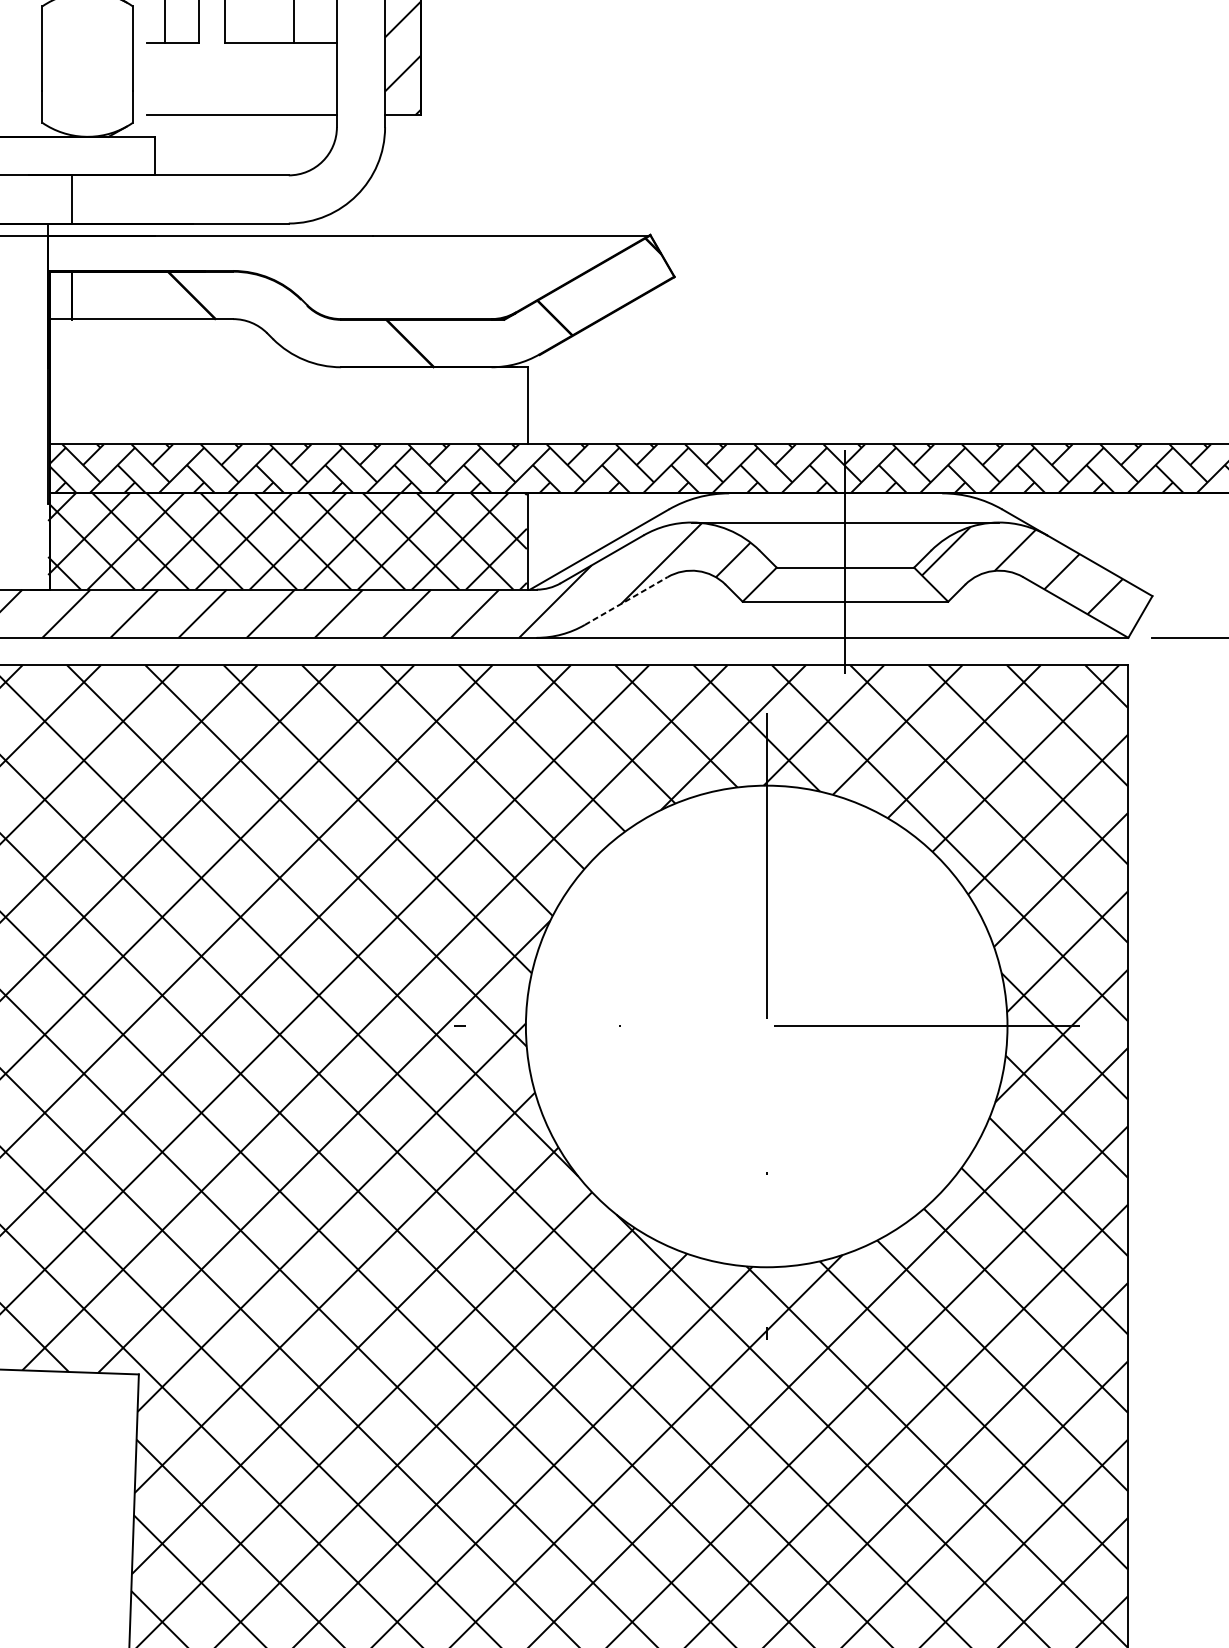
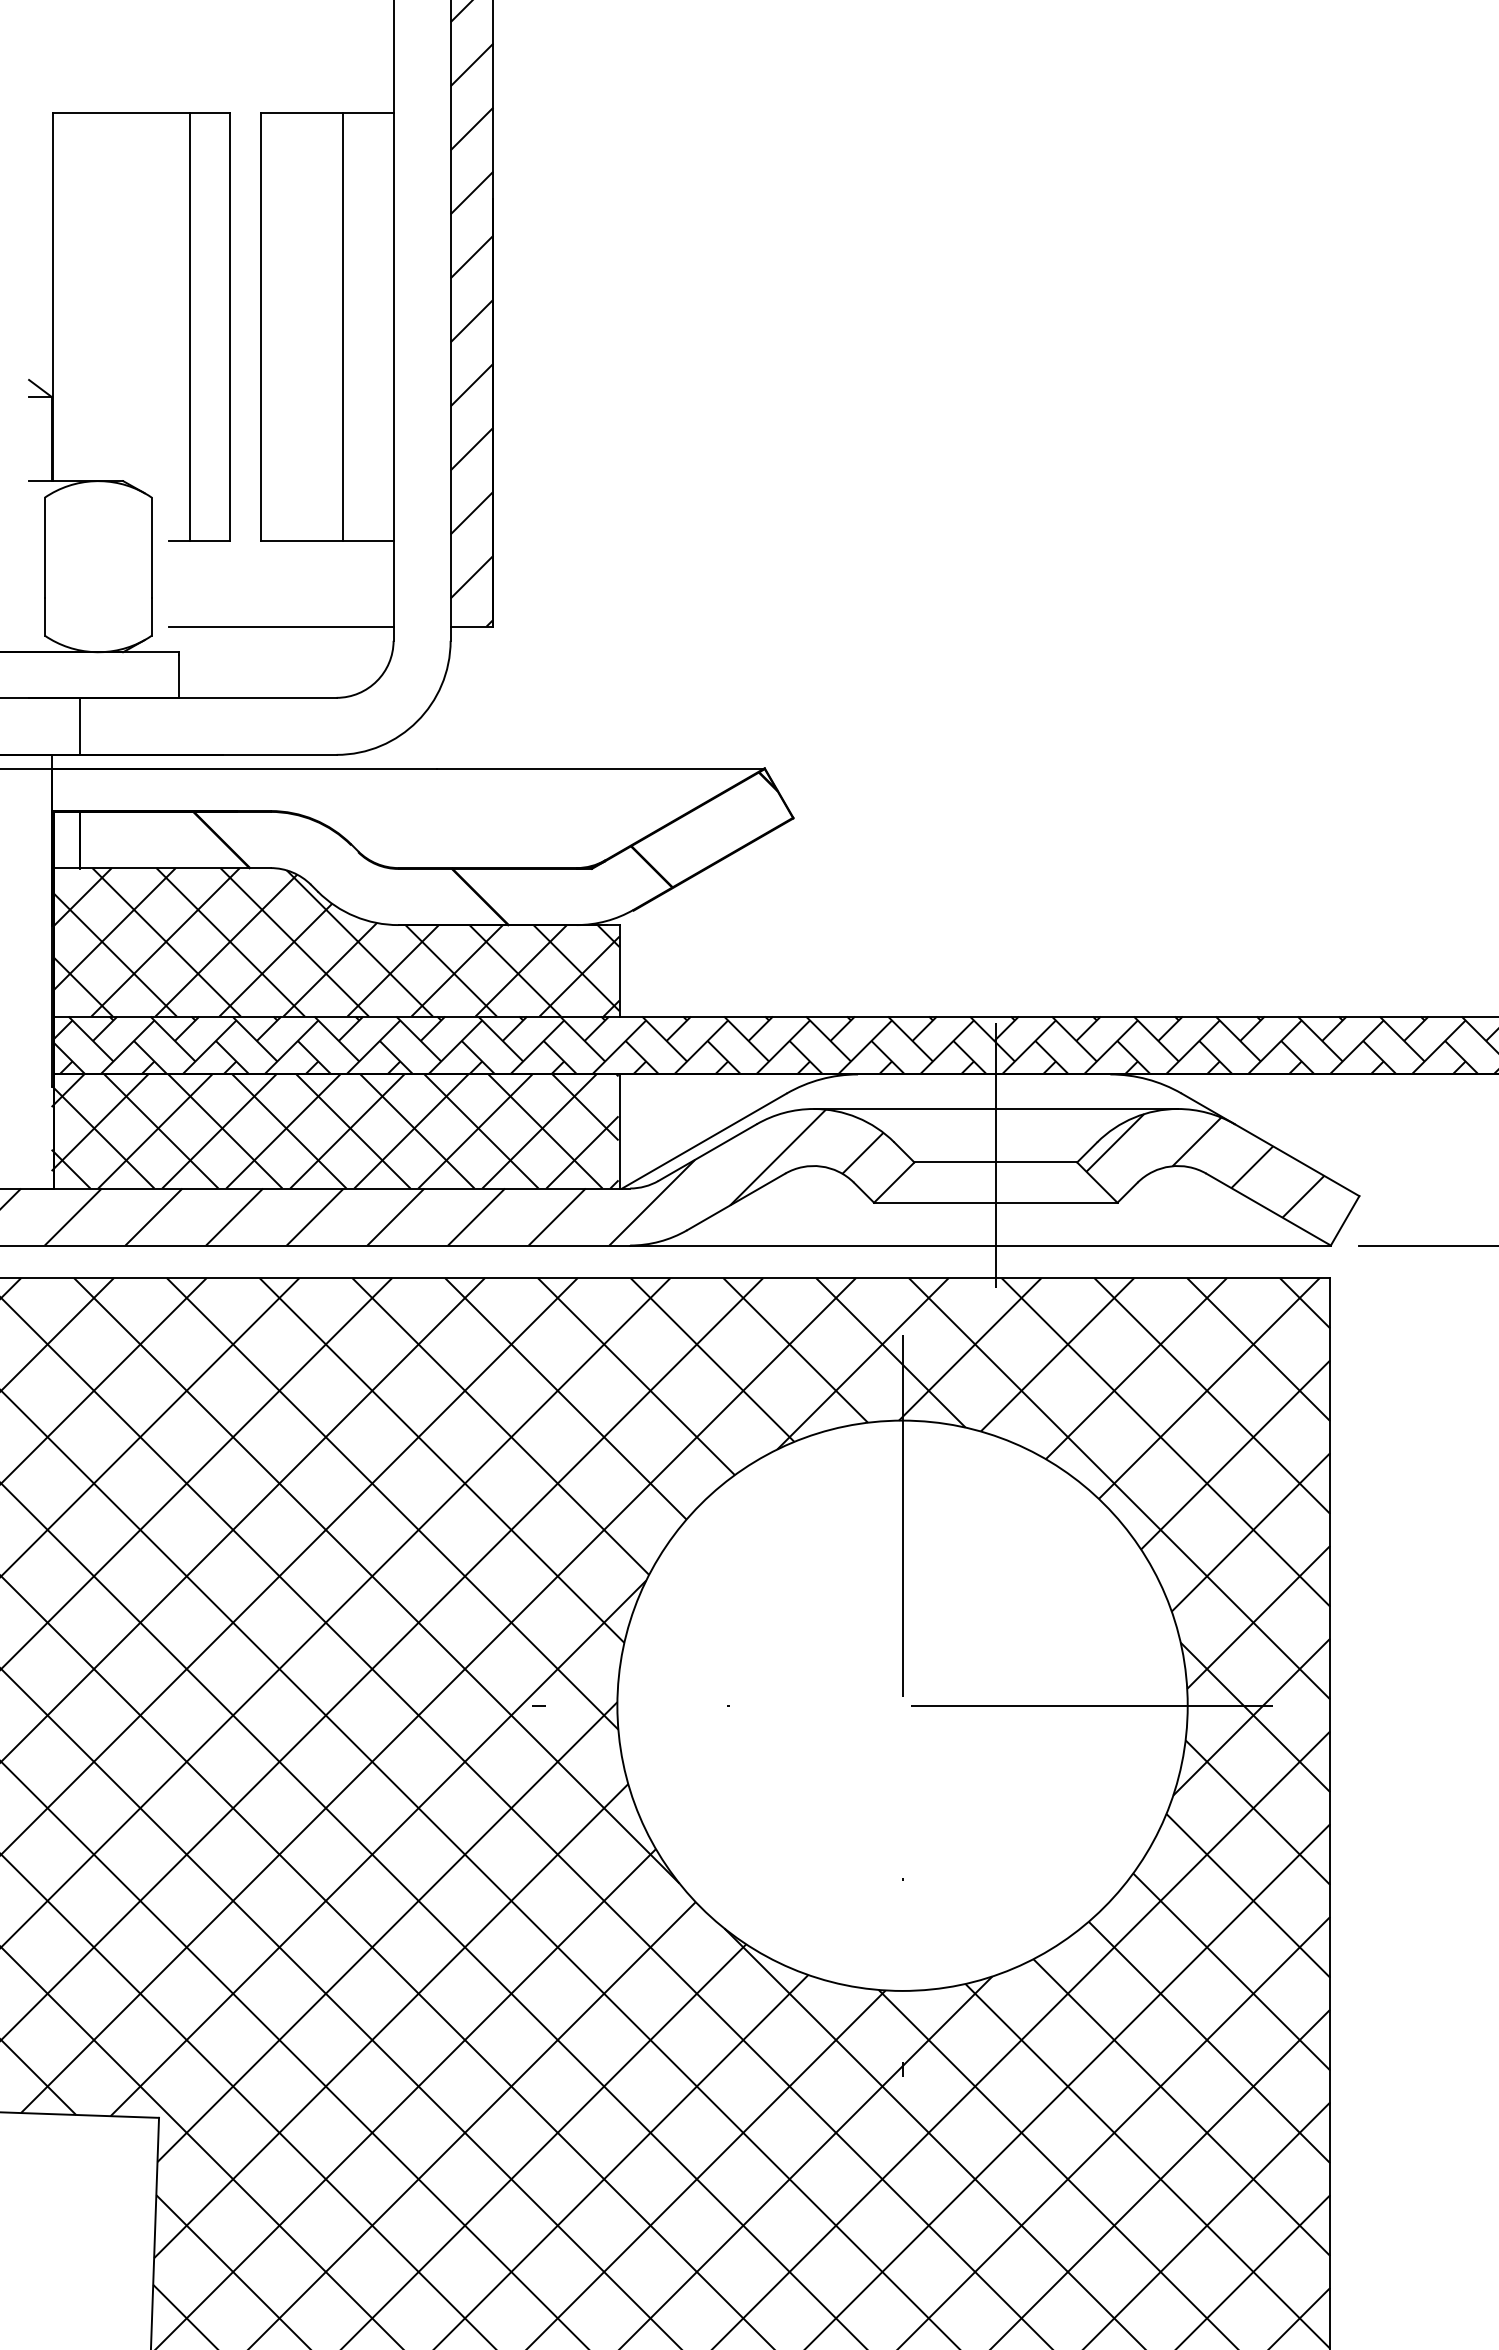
hatch: (288, 381) -> (336, 942), added
line: (626, 600) -> (736, 1201), dashed -> solid

